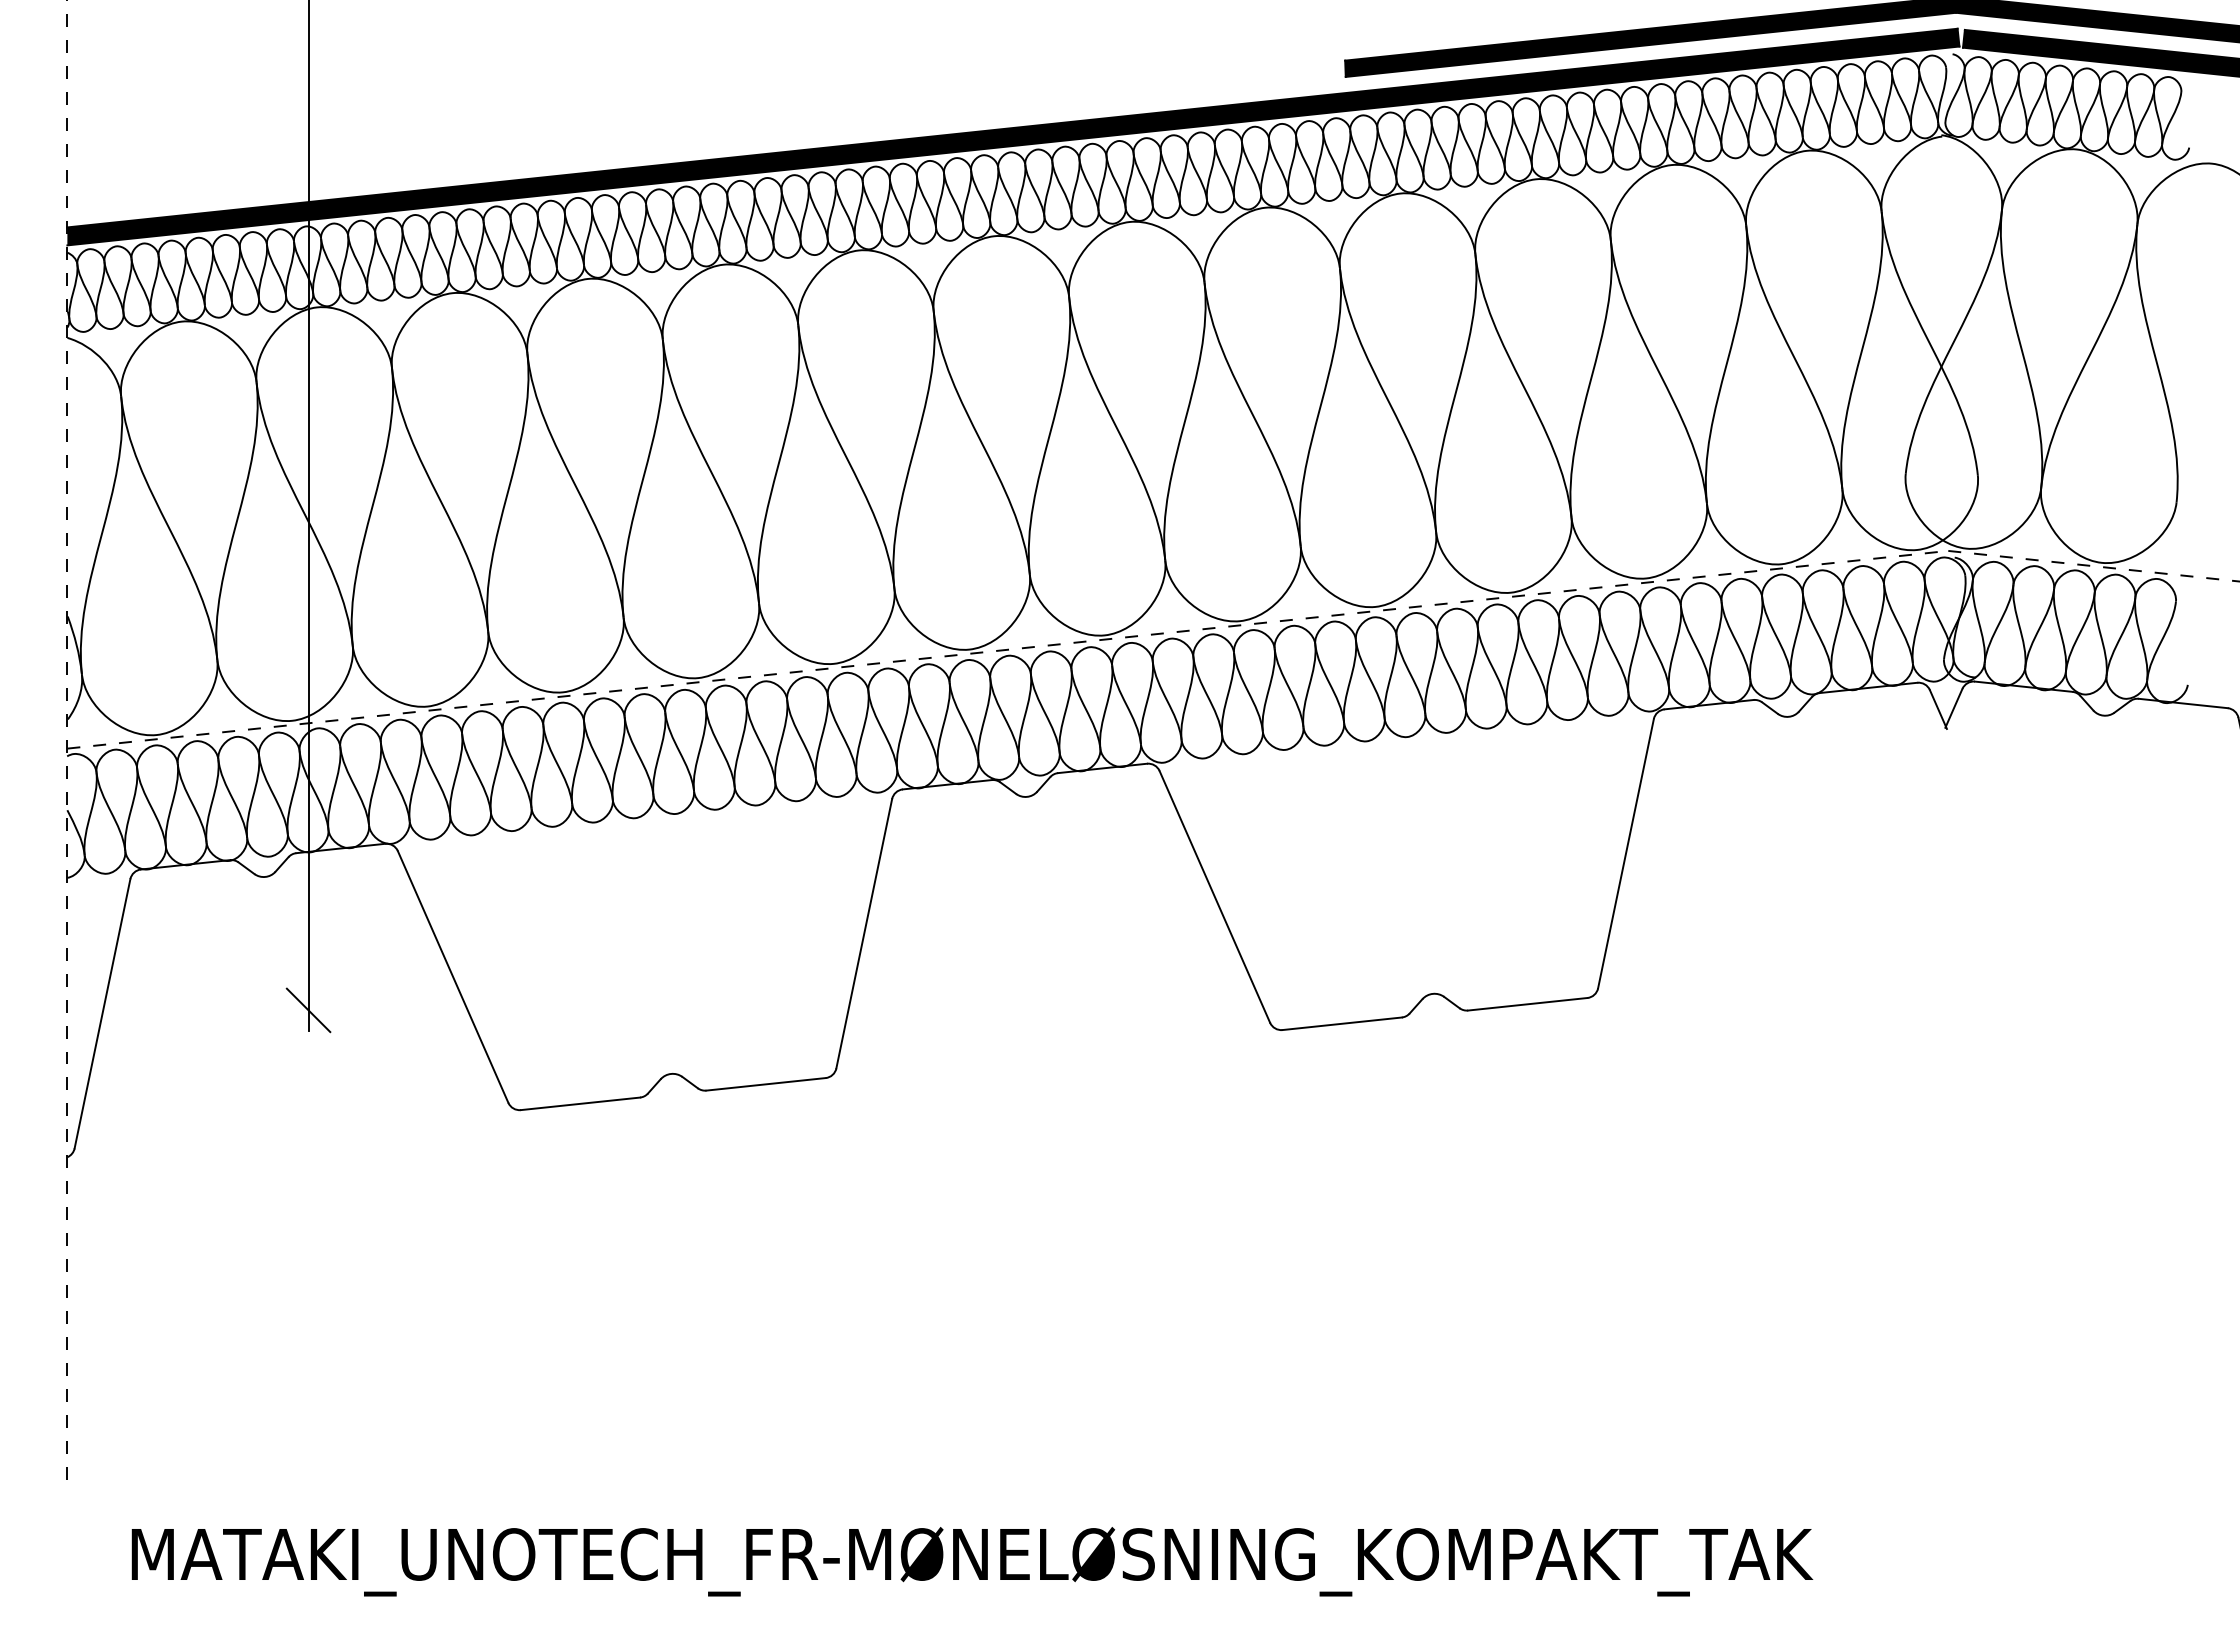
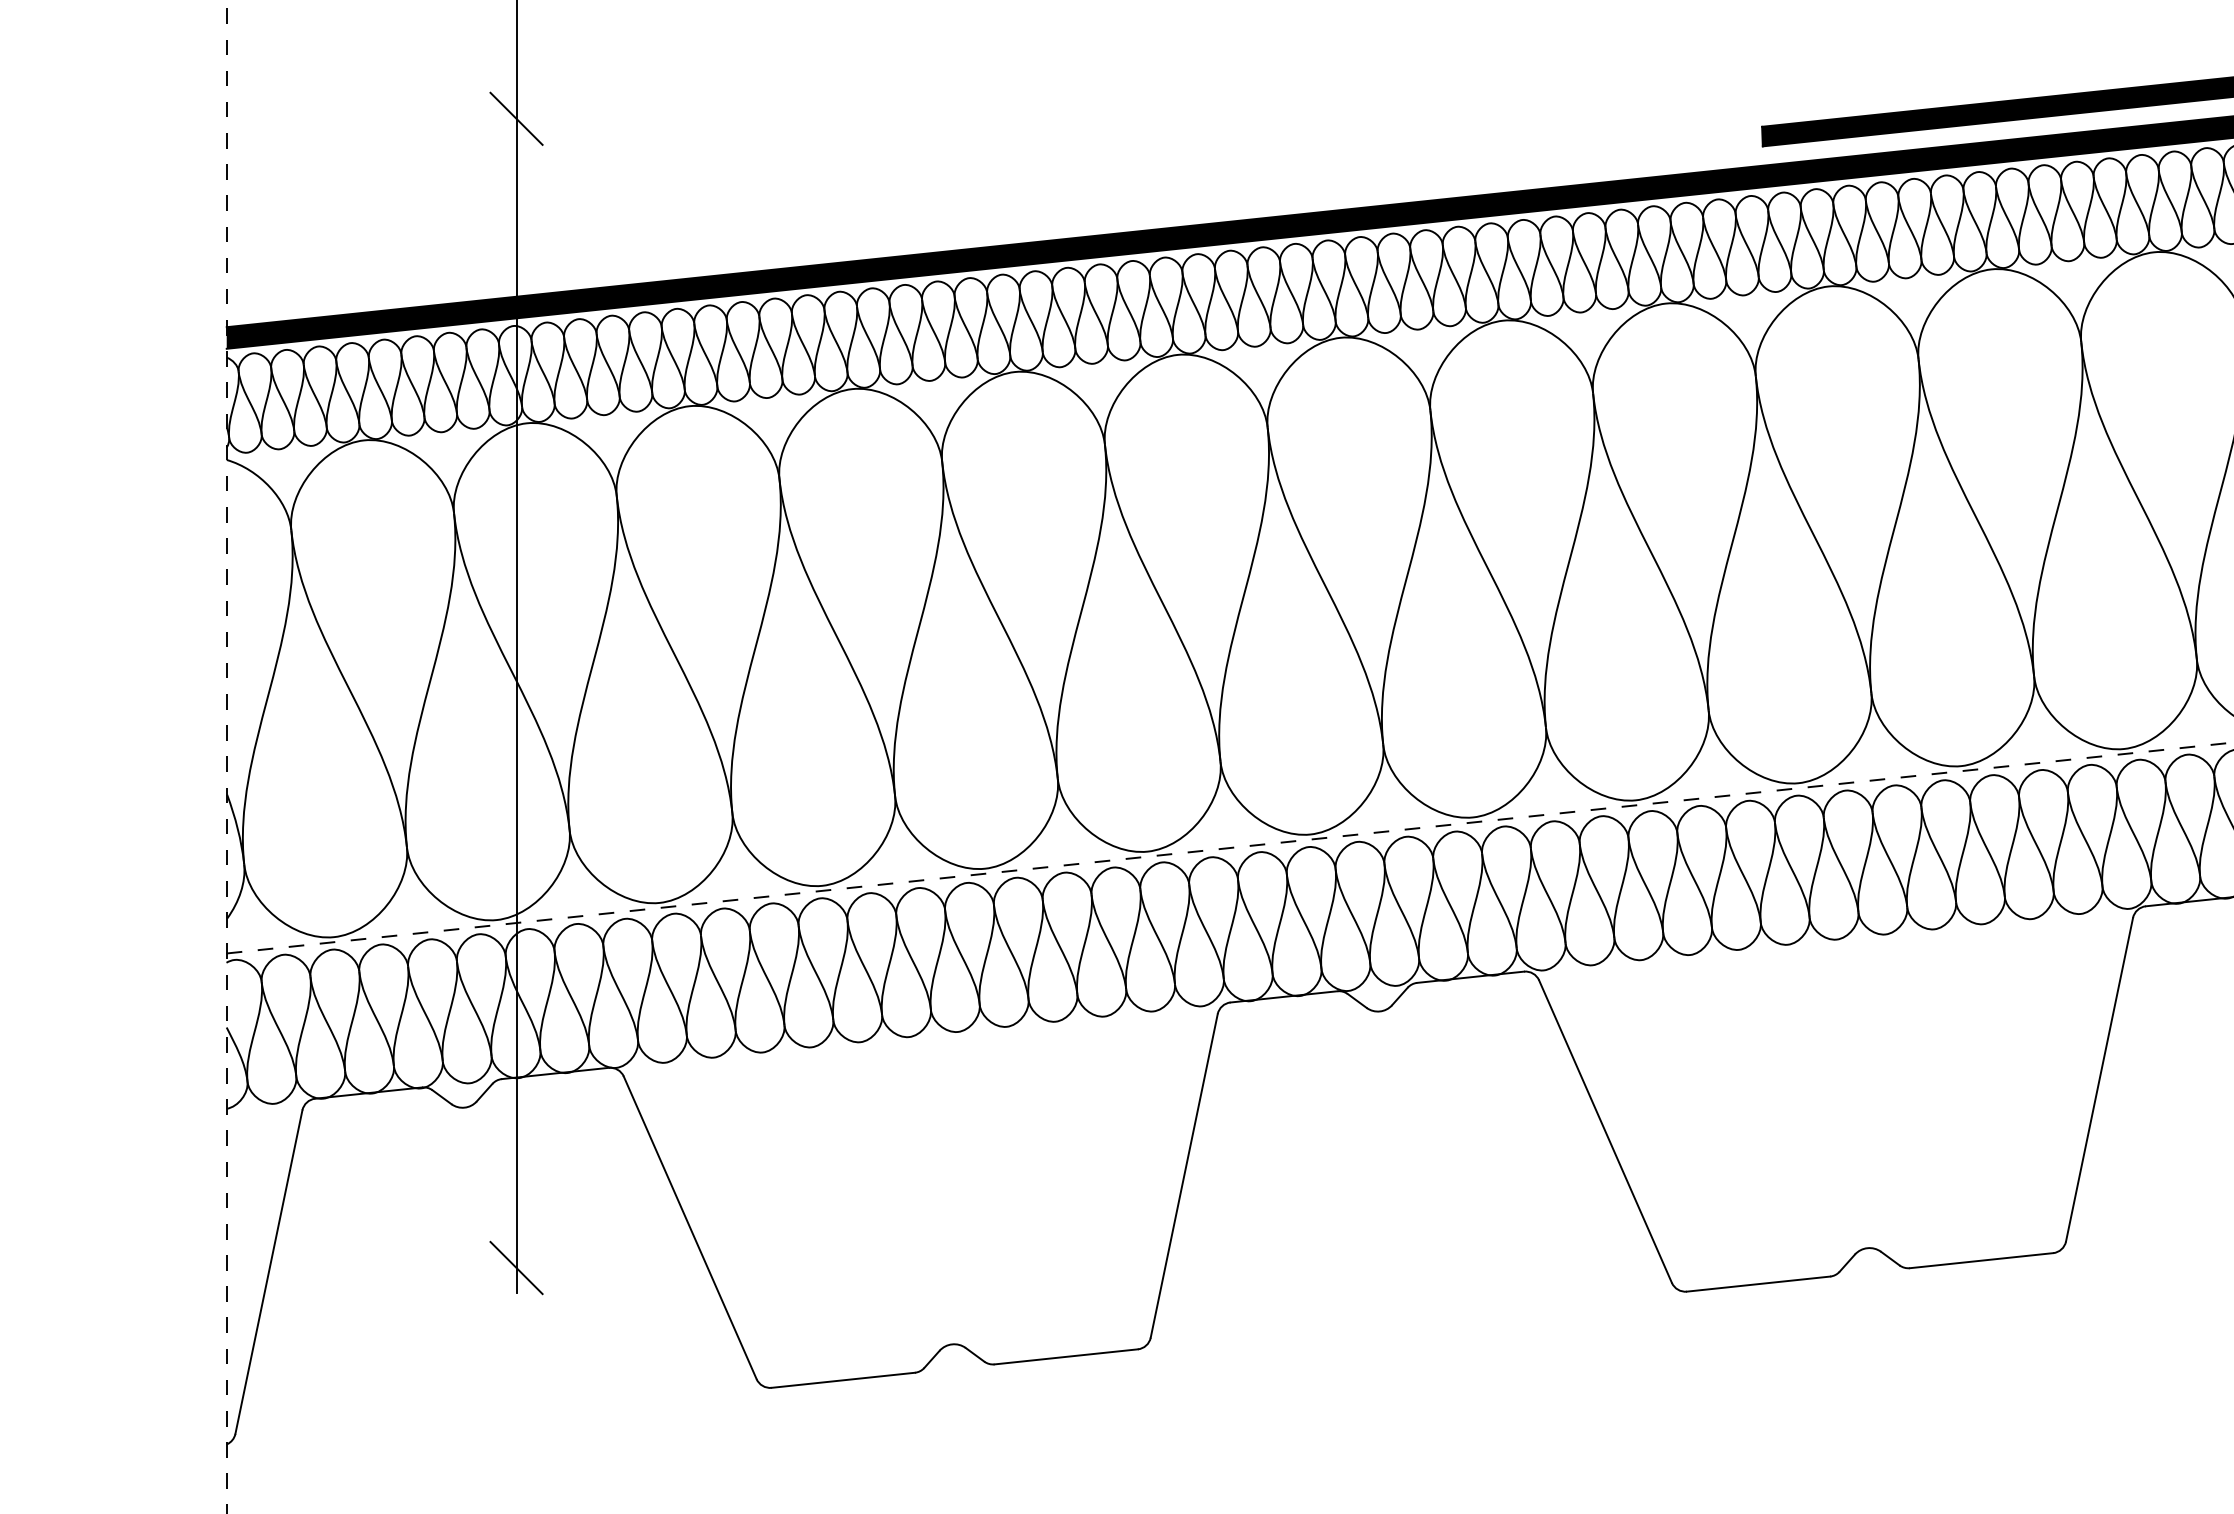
line: (308, 53) -> (516, 118), added

